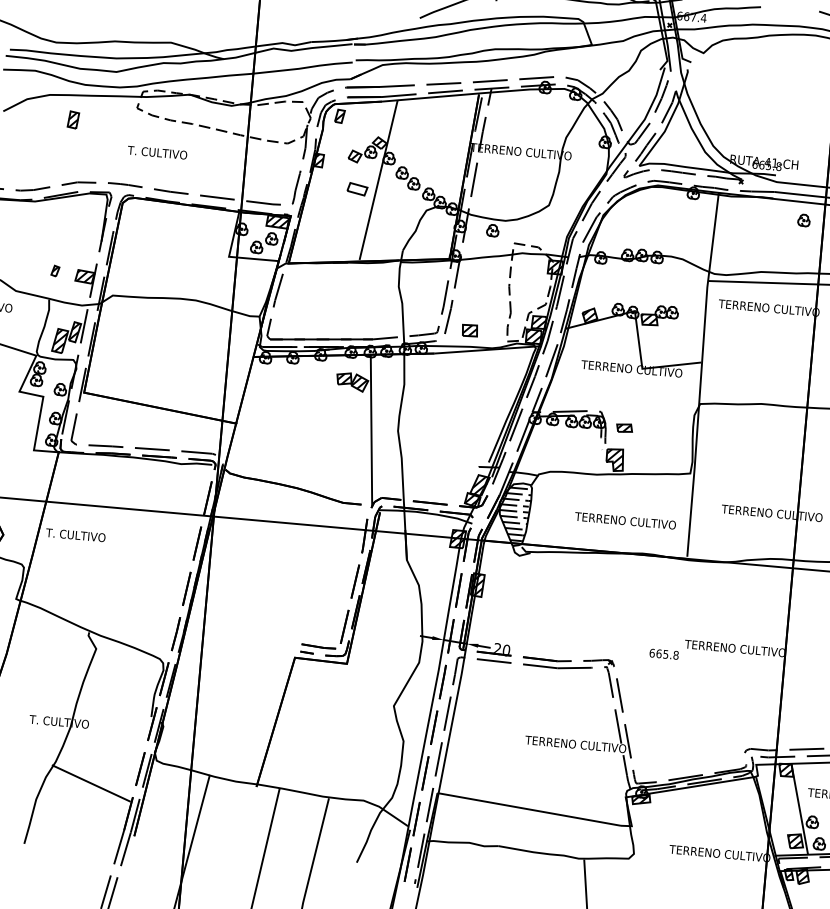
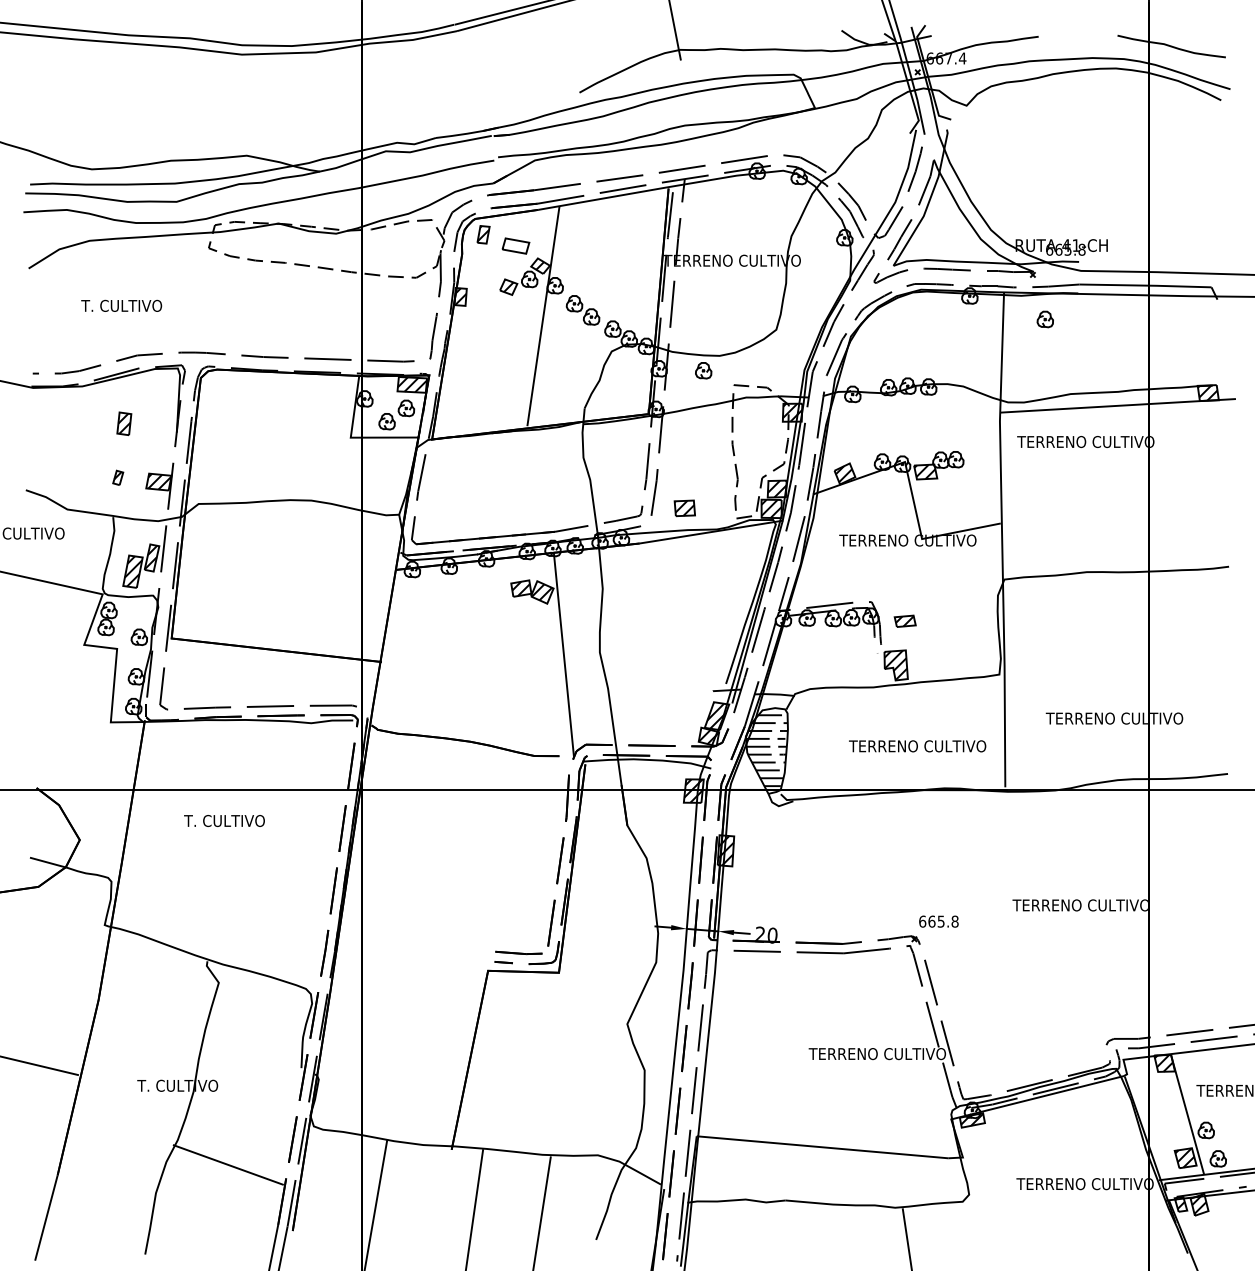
part: (73, 119) -> (124, 423), moved
text: (157, 152) -> (121, 305), moved
part: (357, 188) -> (515, 245), moved
part: (803, 220) -> (1044, 319), moved
text: (75, 534) -> (224, 820), moved
text: (663, 654) -> (938, 921), moved

